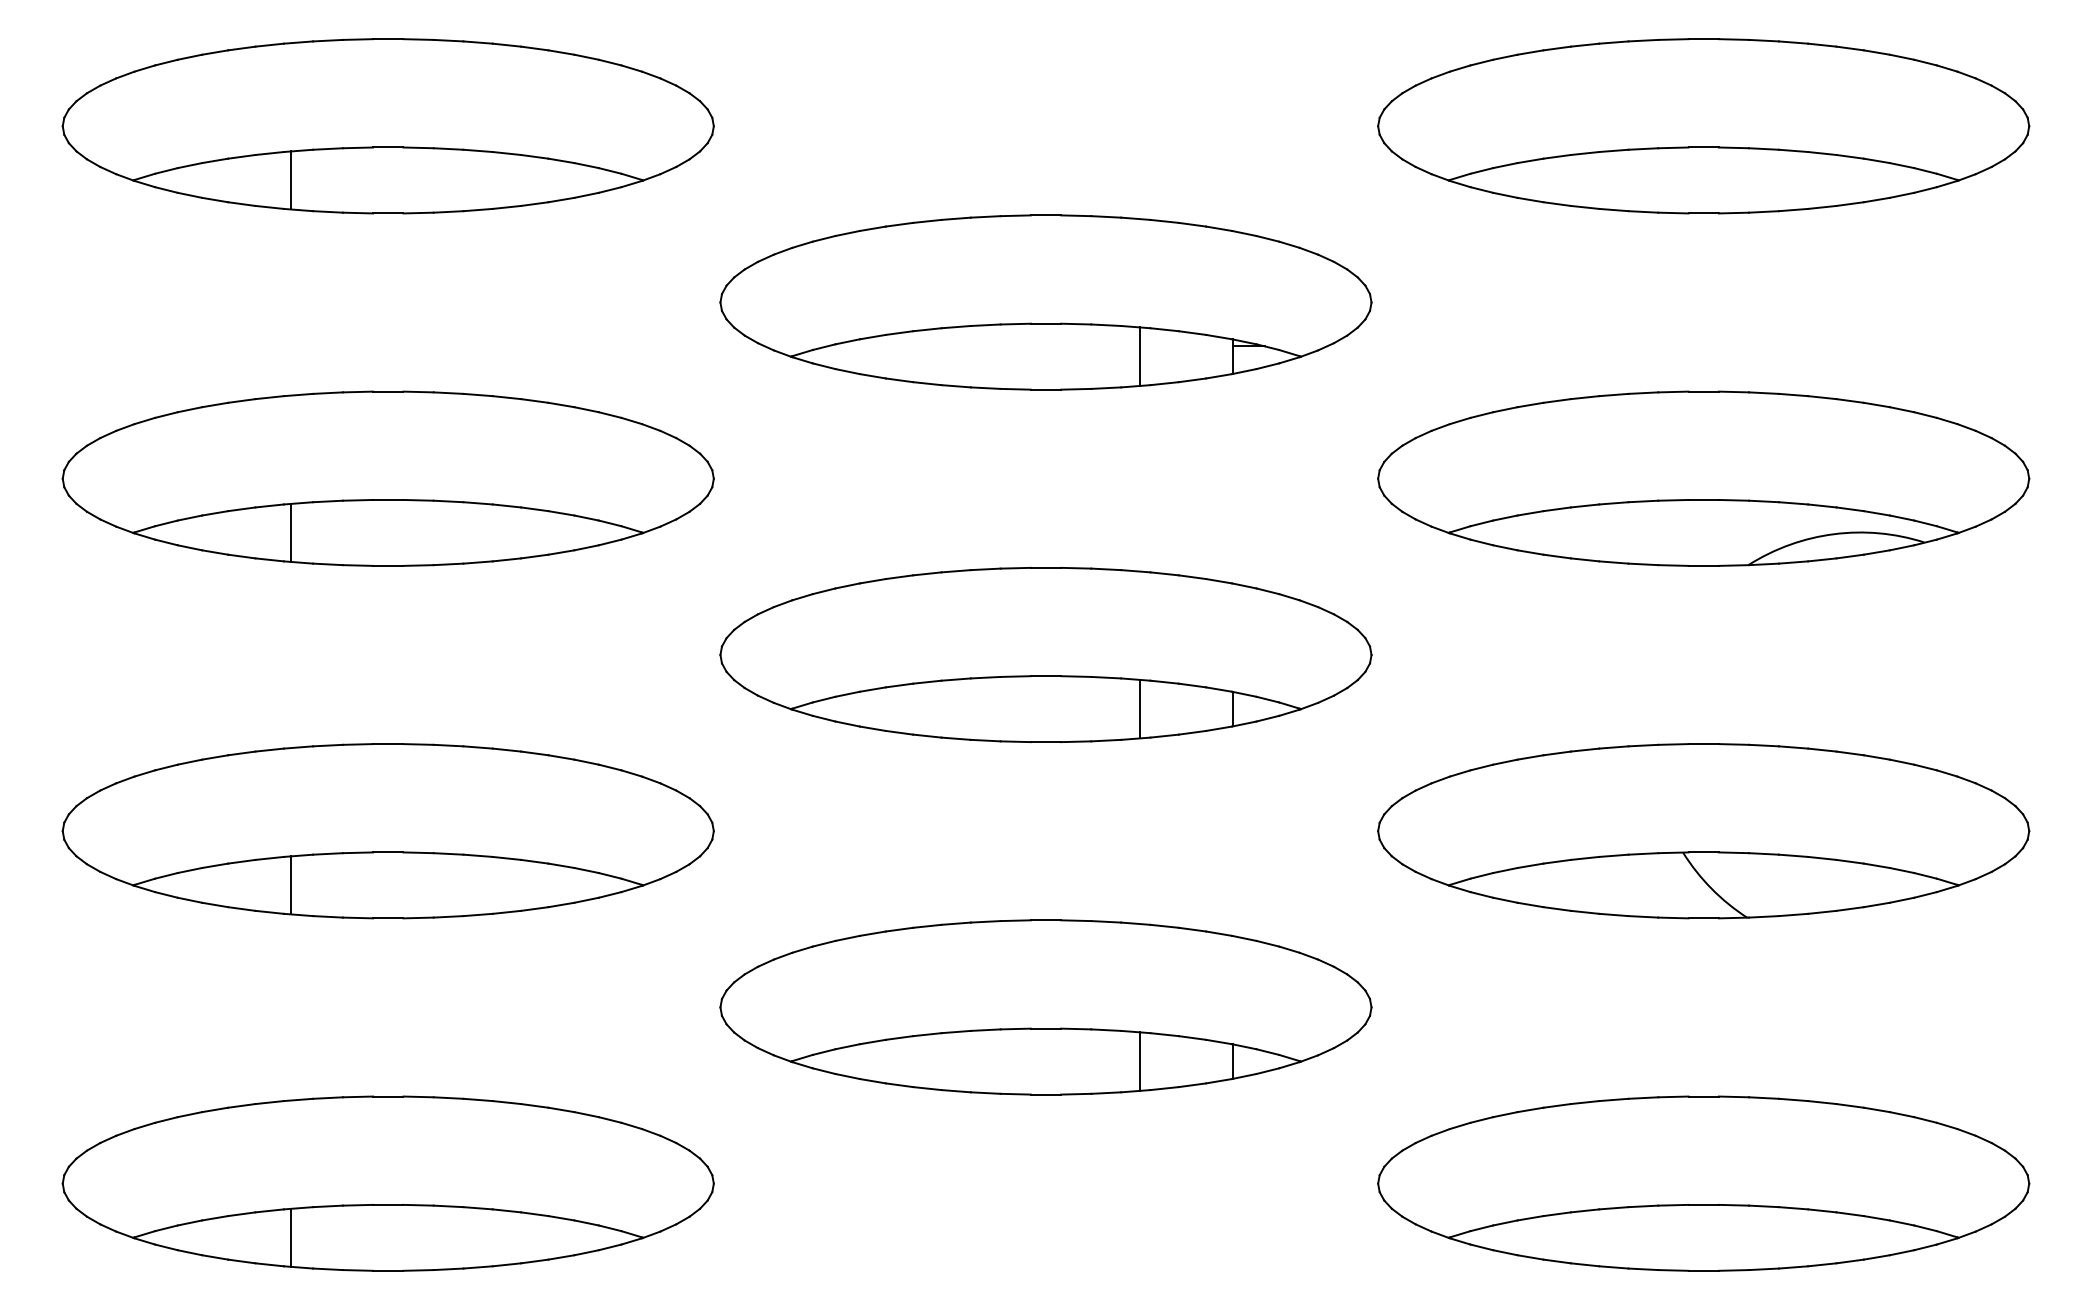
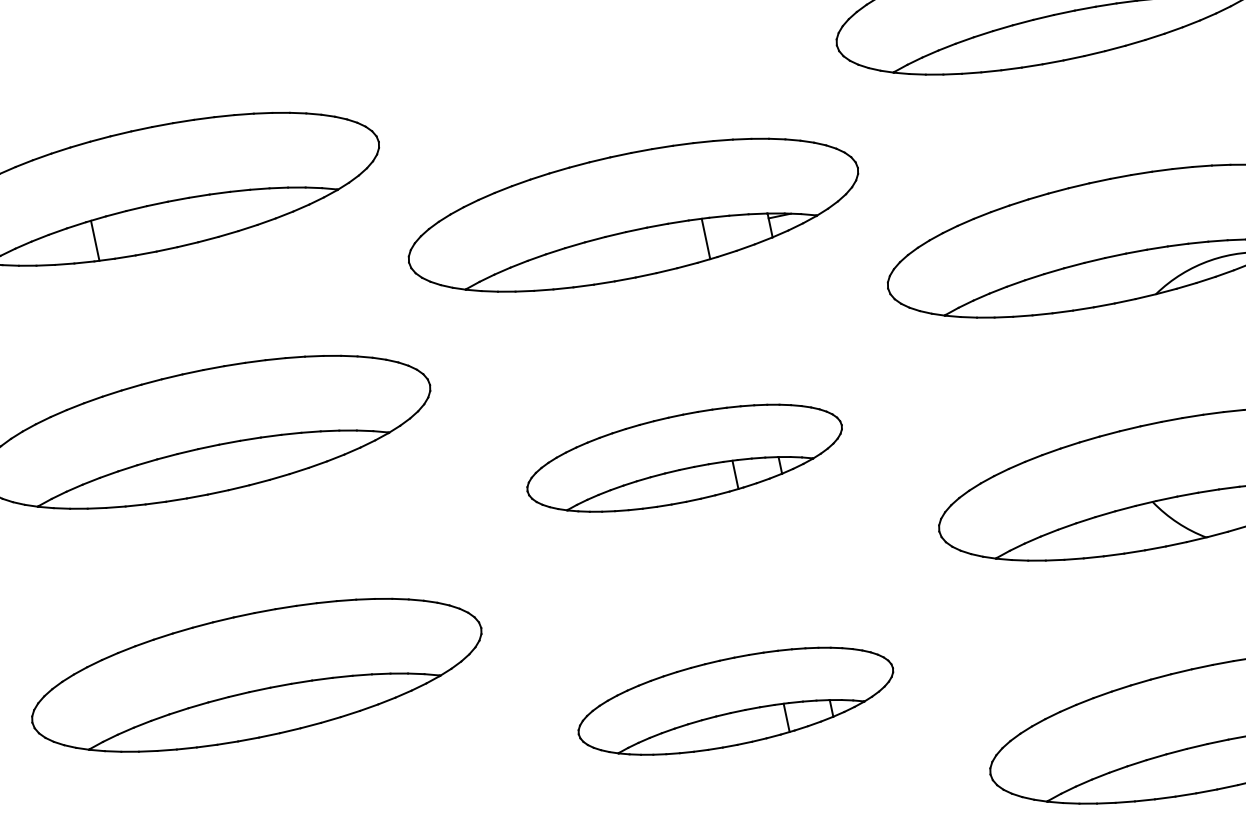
line: (291, 532) -> (146, 483), removed
part: (1045, 654) -> (684, 457), size x0.7
line: (291, 885) -> (197, 726), removed
part: (1045, 1007) -> (735, 701), size x0.7

